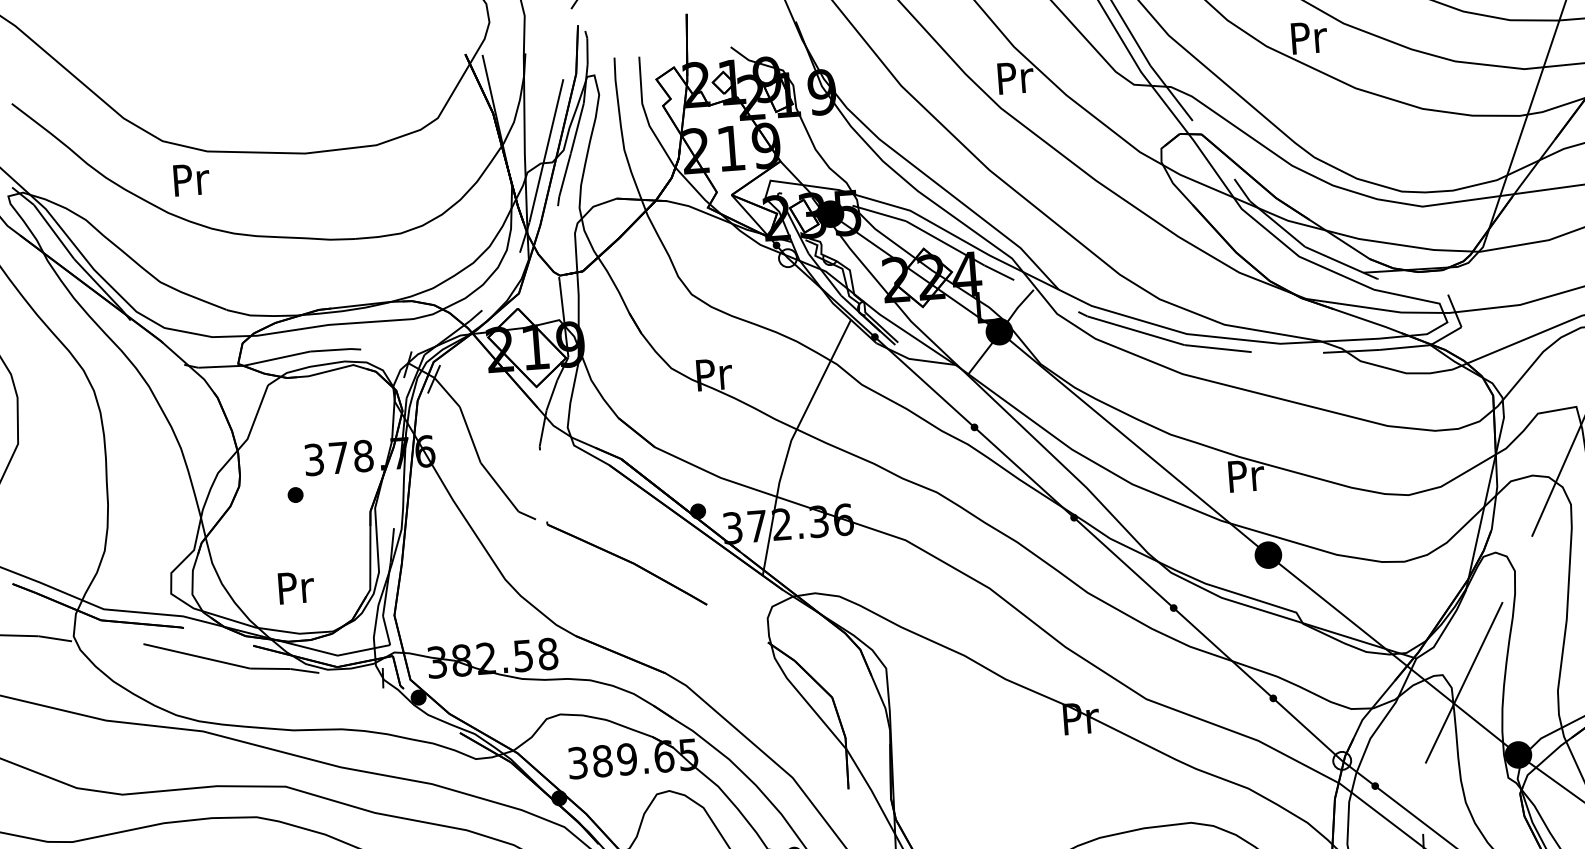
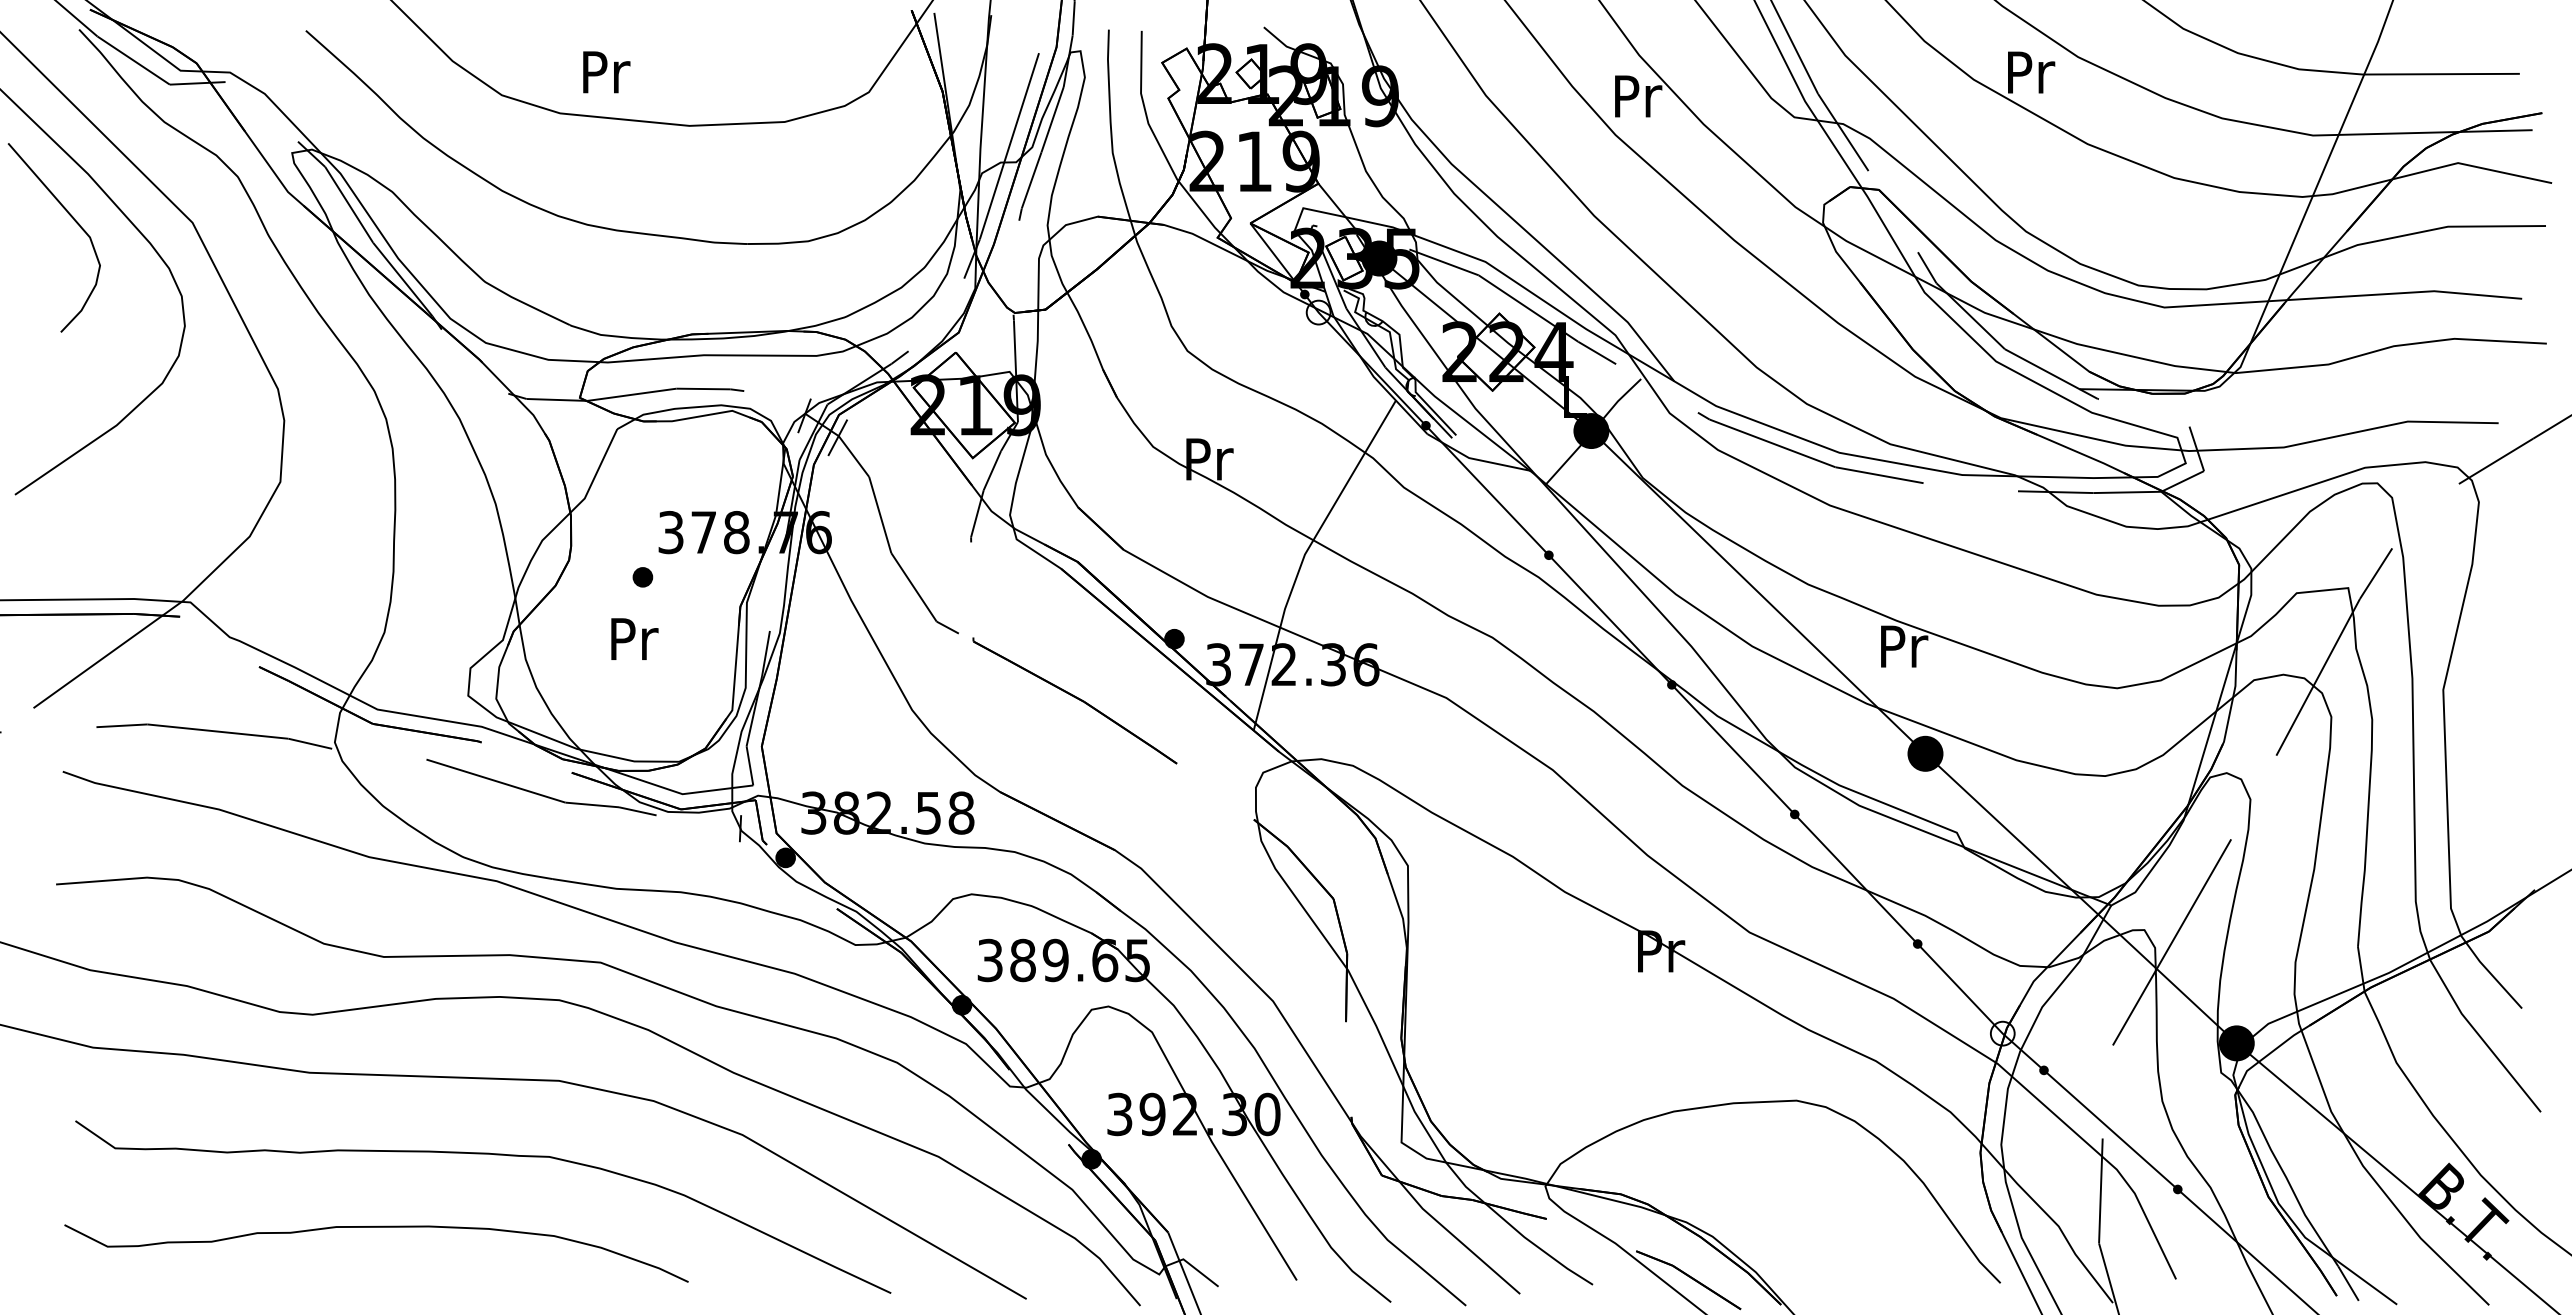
text: (191, 179) -> (606, 72), moved
text: (296, 587) -> (634, 638), moved

